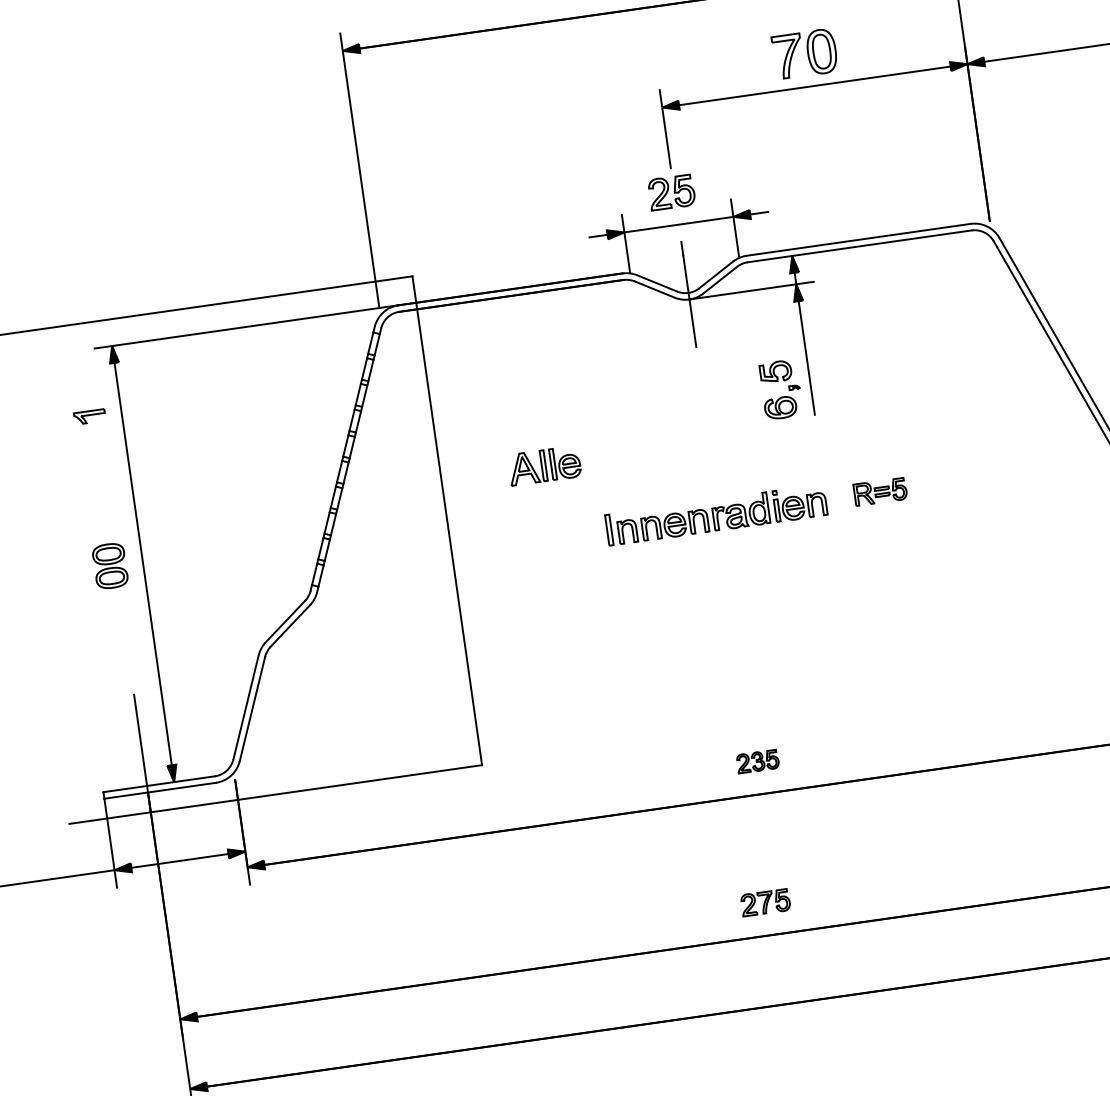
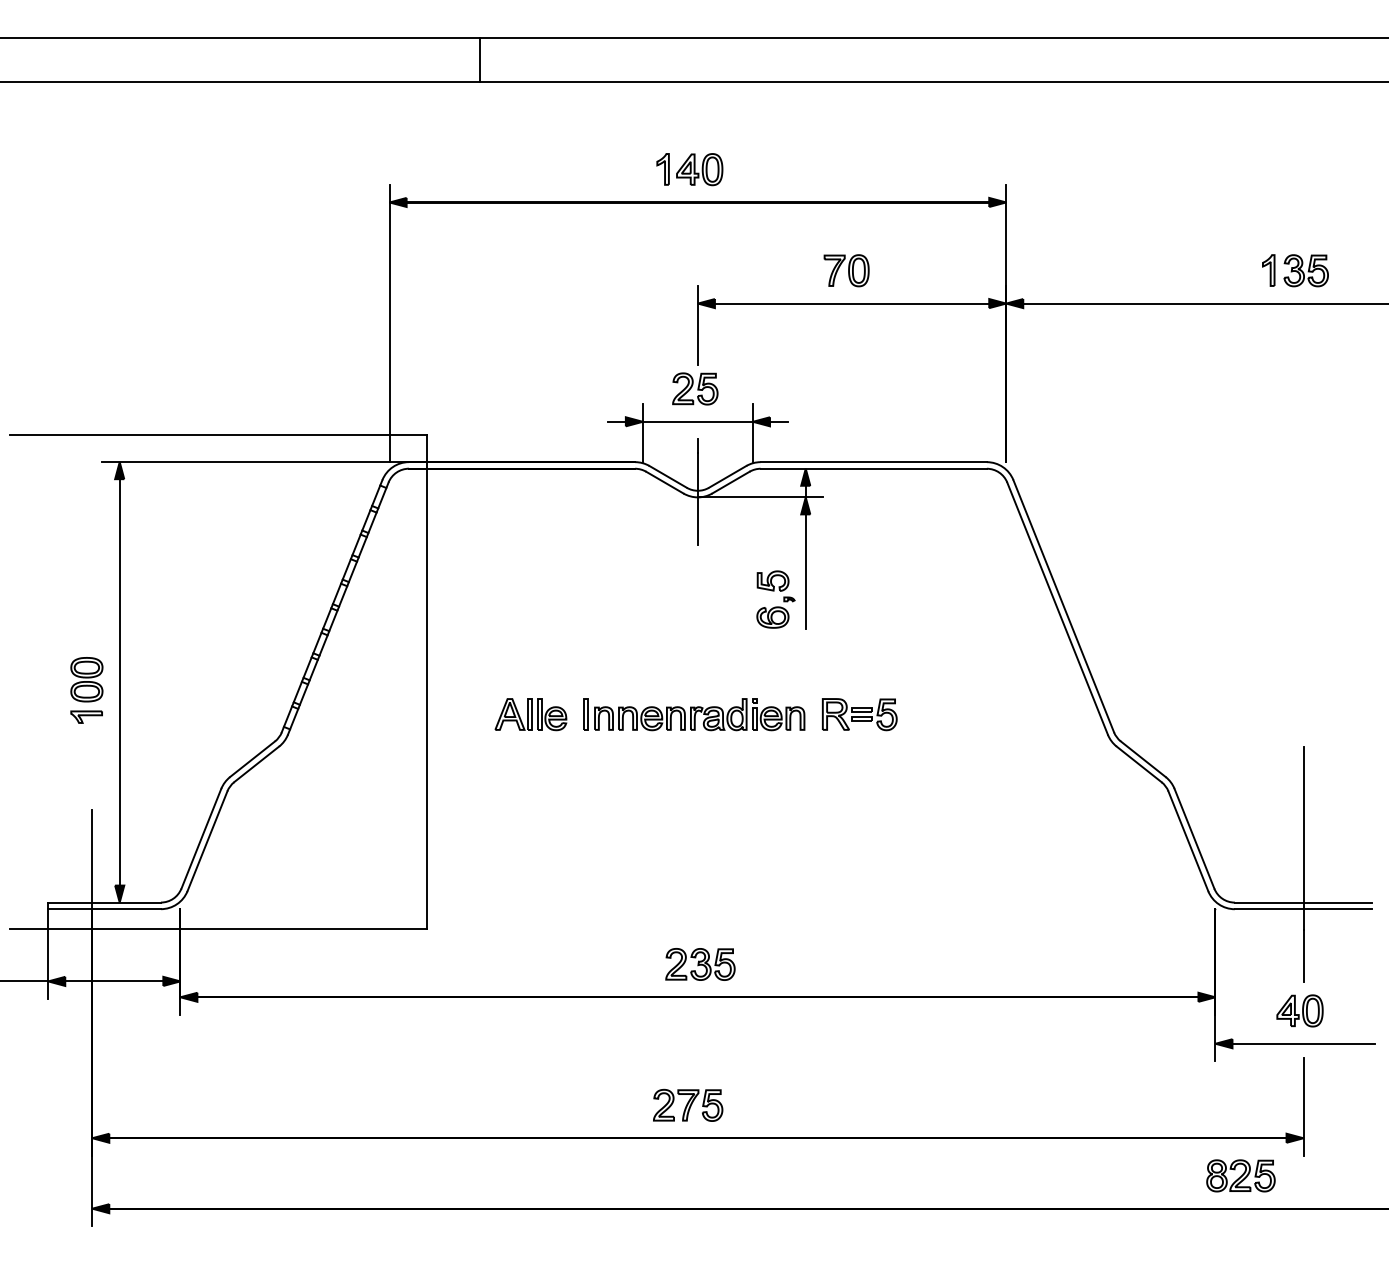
part: (804, 53) -> (846, 270), size x0.71
part: (89, 416) -> (86, 716), moved
part: (544, 465) -> (530, 714), moved
part: (880, 491) -> (859, 714), size x1.43
part: (757, 761) -> (700, 964), size x1.67
part: (765, 901) -> (688, 1104), size x1.43

